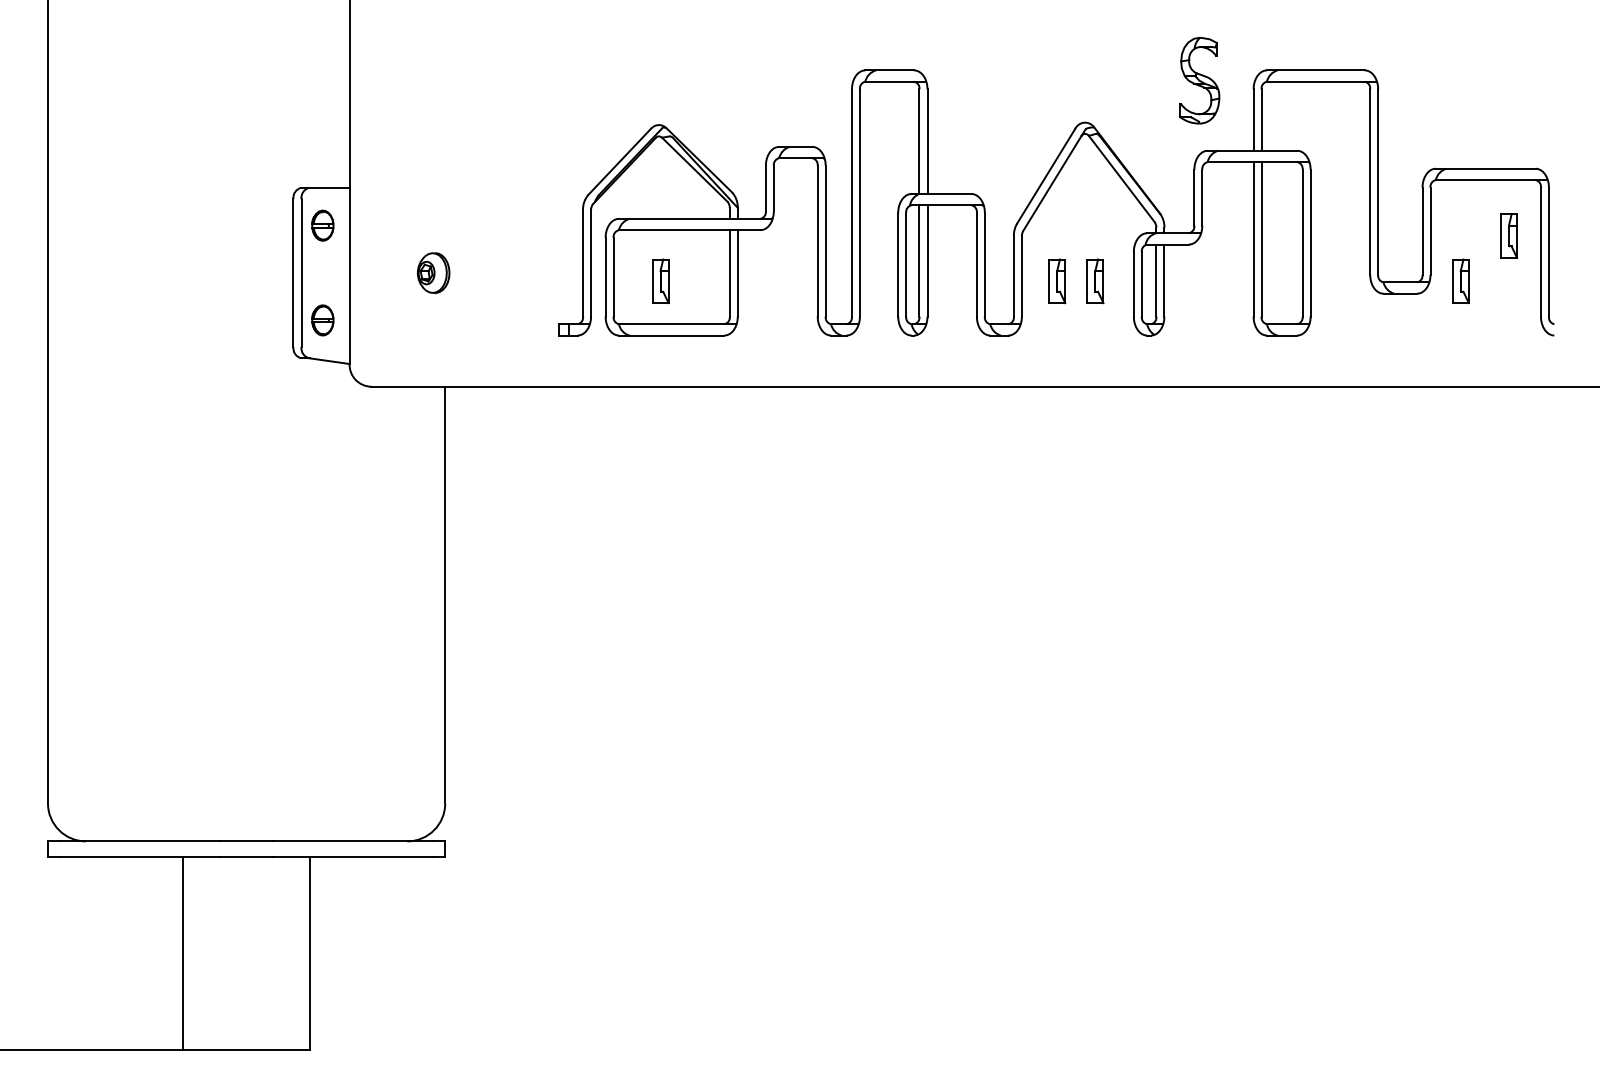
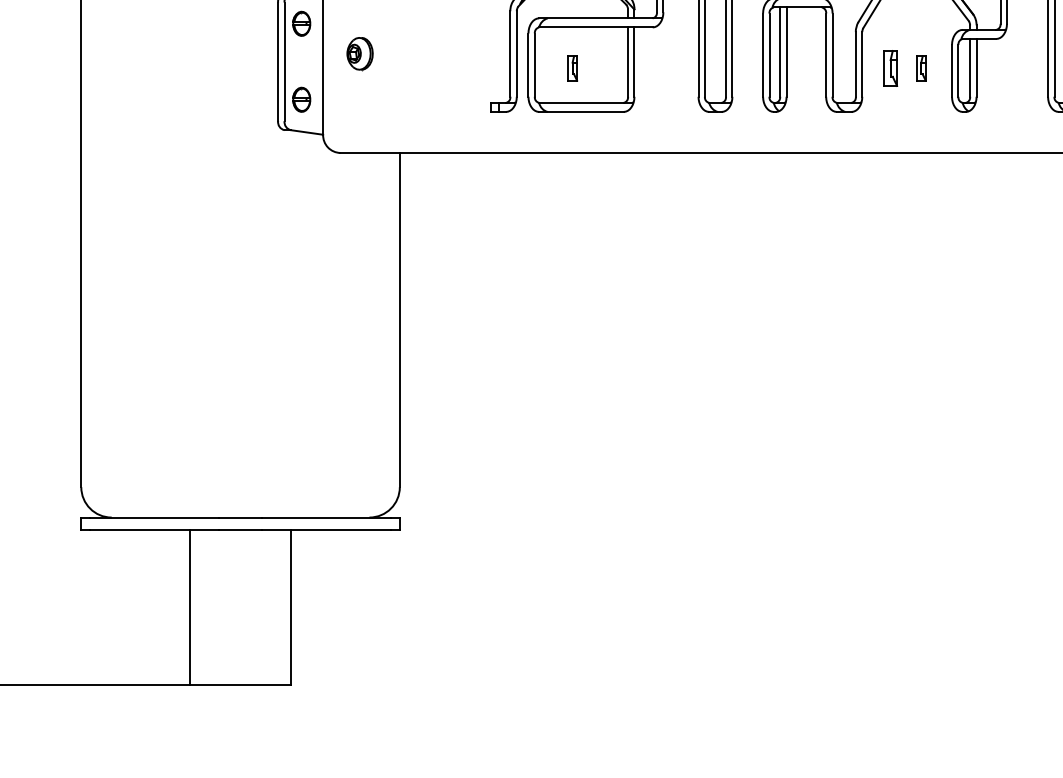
part: (433, 273) -> (359, 54), moved
part: (660, 281) -> (572, 68), size x0.7
part: (1095, 281) -> (921, 68), size x0.7

